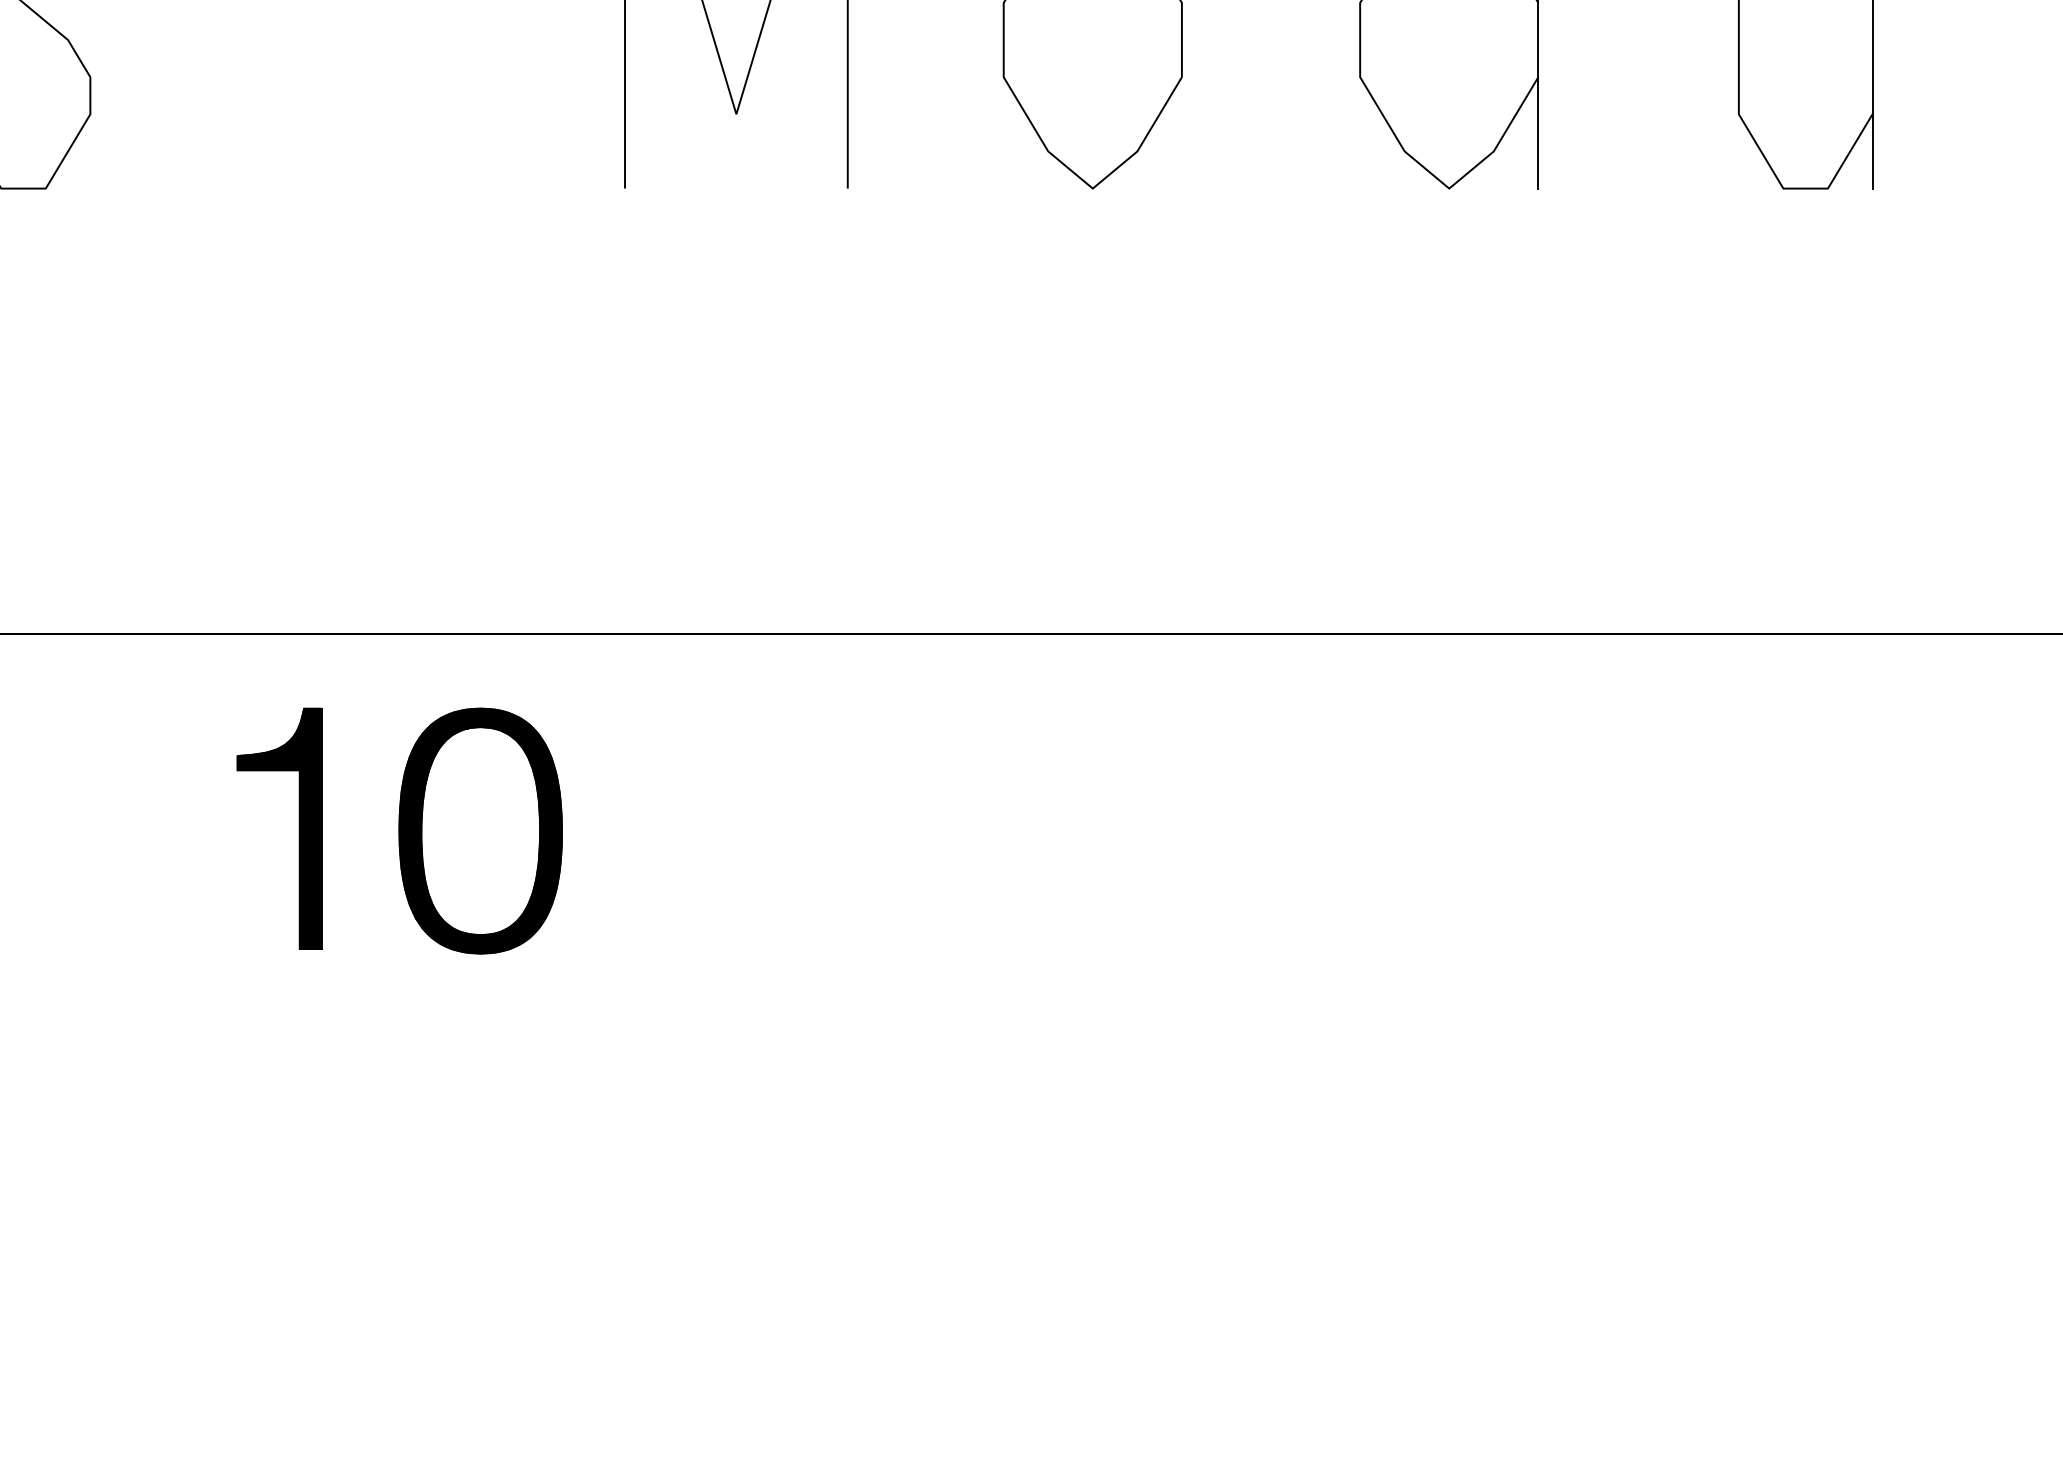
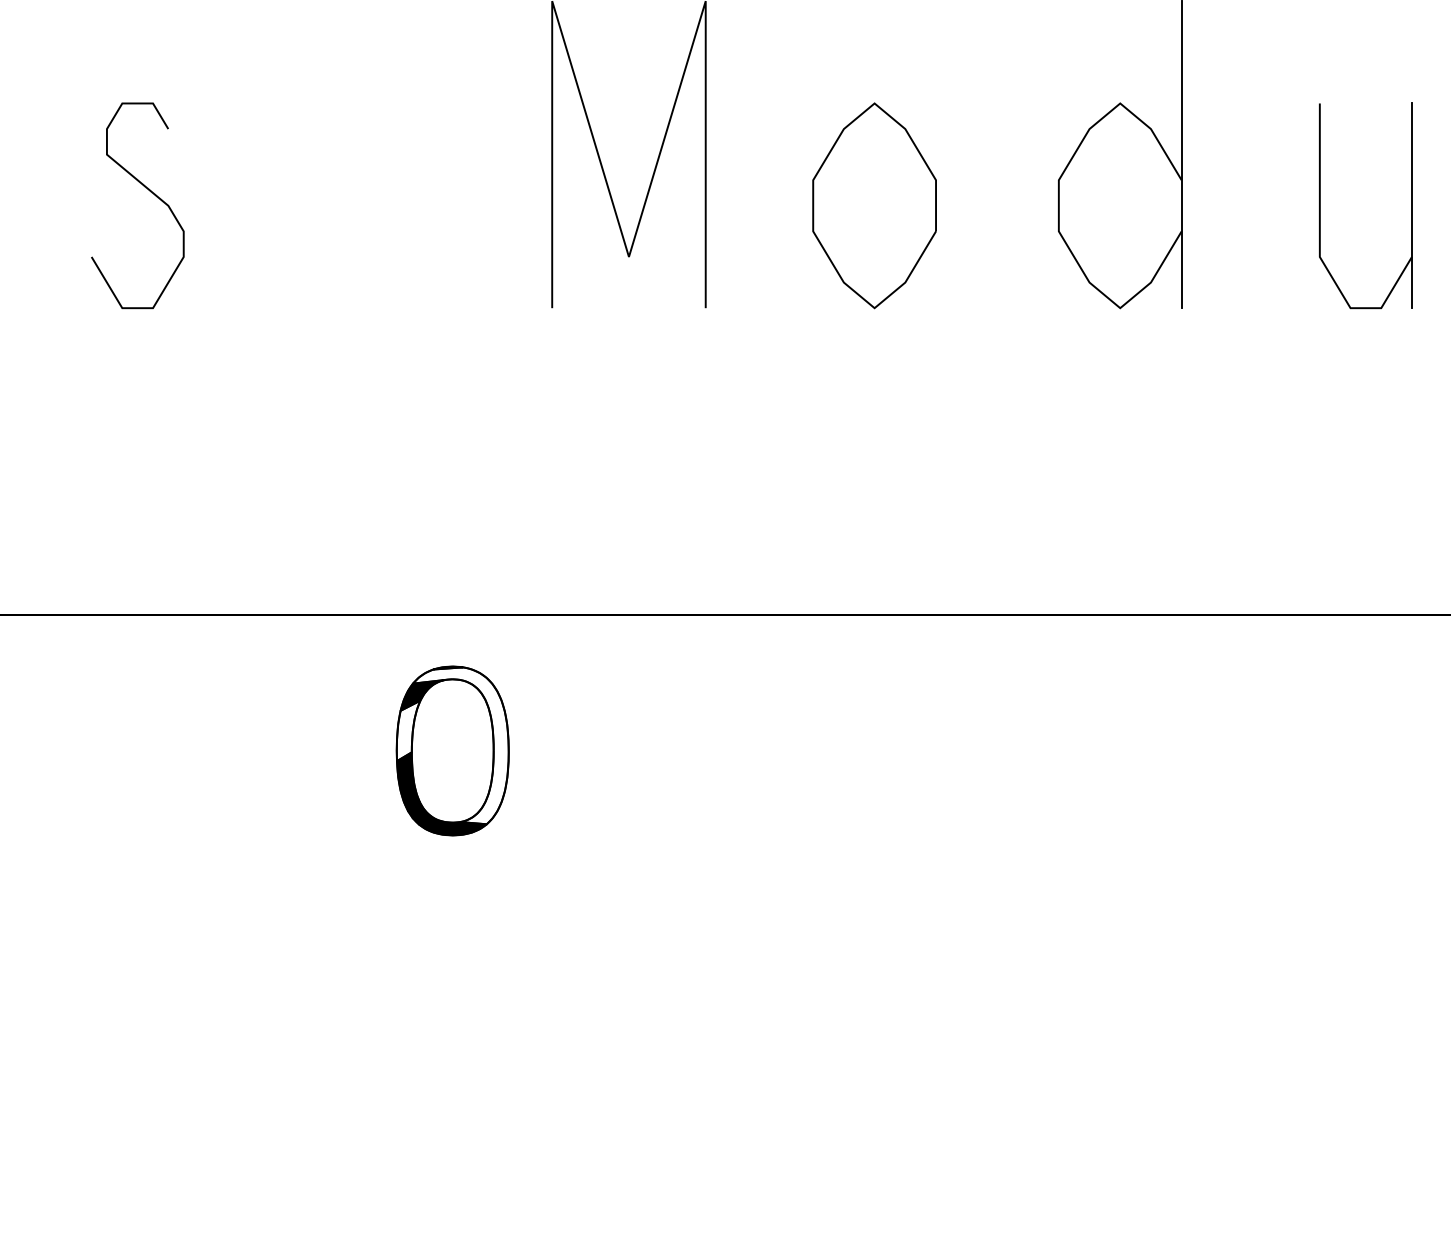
fill: (416, 801) -> (408, 730), removed
fill: (491, 823) -> (460, 745), removed
part: (298, 827) -> (327, 748), removed

